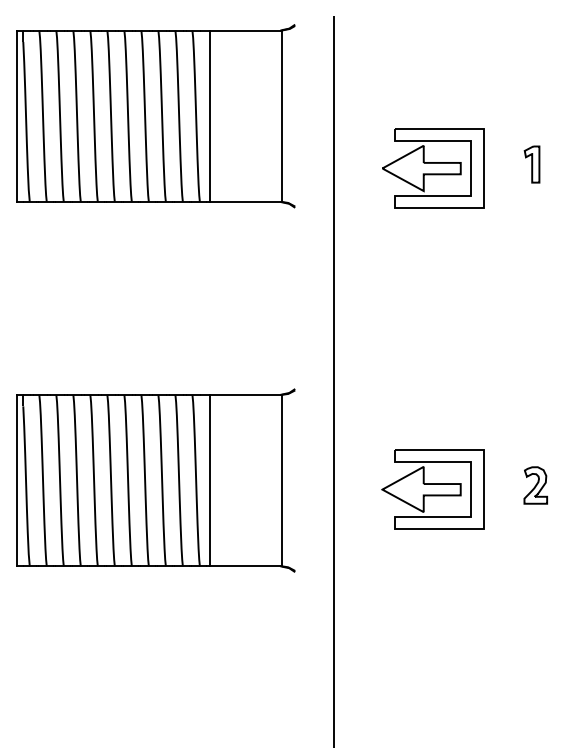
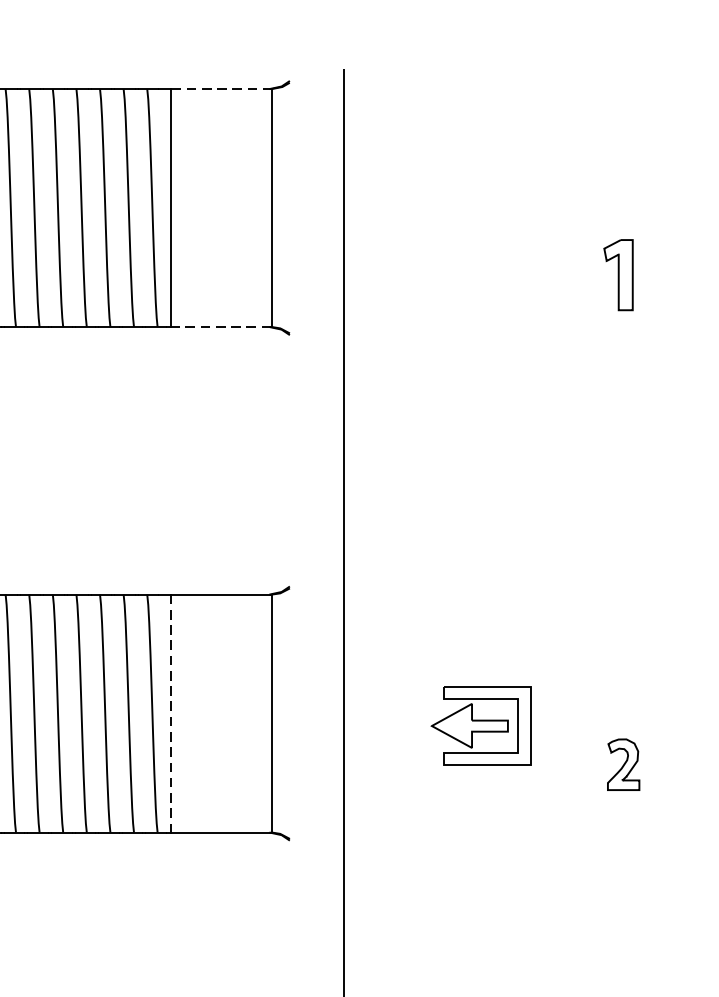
line: (246, 30) -> (222, 89), solid -> dashed
part: (531, 164) -> (617, 275), size x1.4
part: (433, 168) -> (481, 280), removed
line: (245, 201) -> (220, 326), solid -> dashed
line: (209, 480) -> (170, 713), solid -> dashed
part: (535, 485) -> (623, 764), moved
part: (432, 489) -> (480, 725), size x0.7

